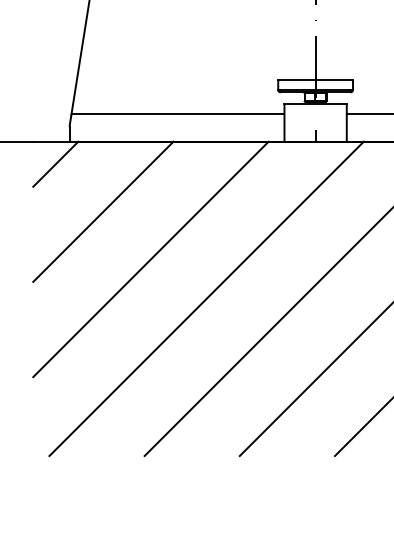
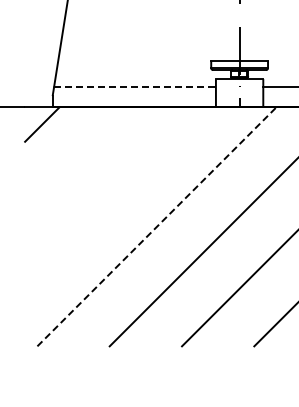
line: (178, 113) -> (135, 86), solid -> dashed
line: (103, 211) -> (78, 160), removed
line: (150, 258) -> (114, 196), removed
line: (206, 298) -> (156, 226), solid -> dashed

